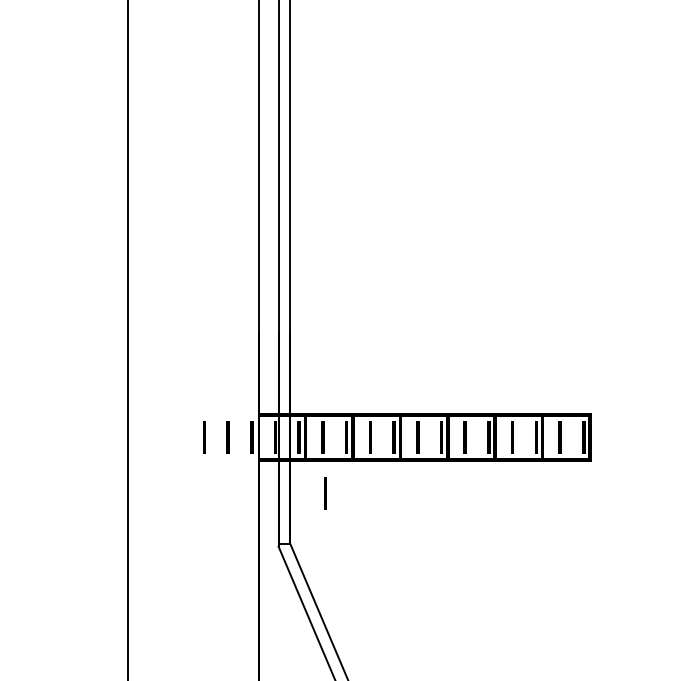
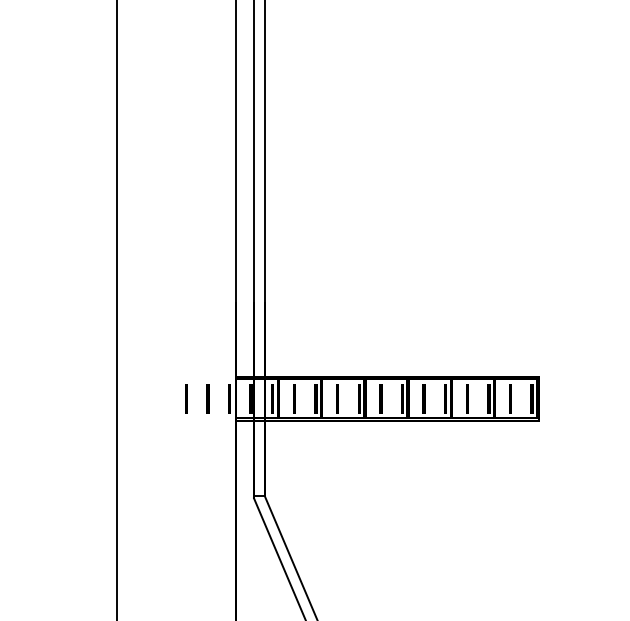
line: (325, 493) -> (296, 449), removed

